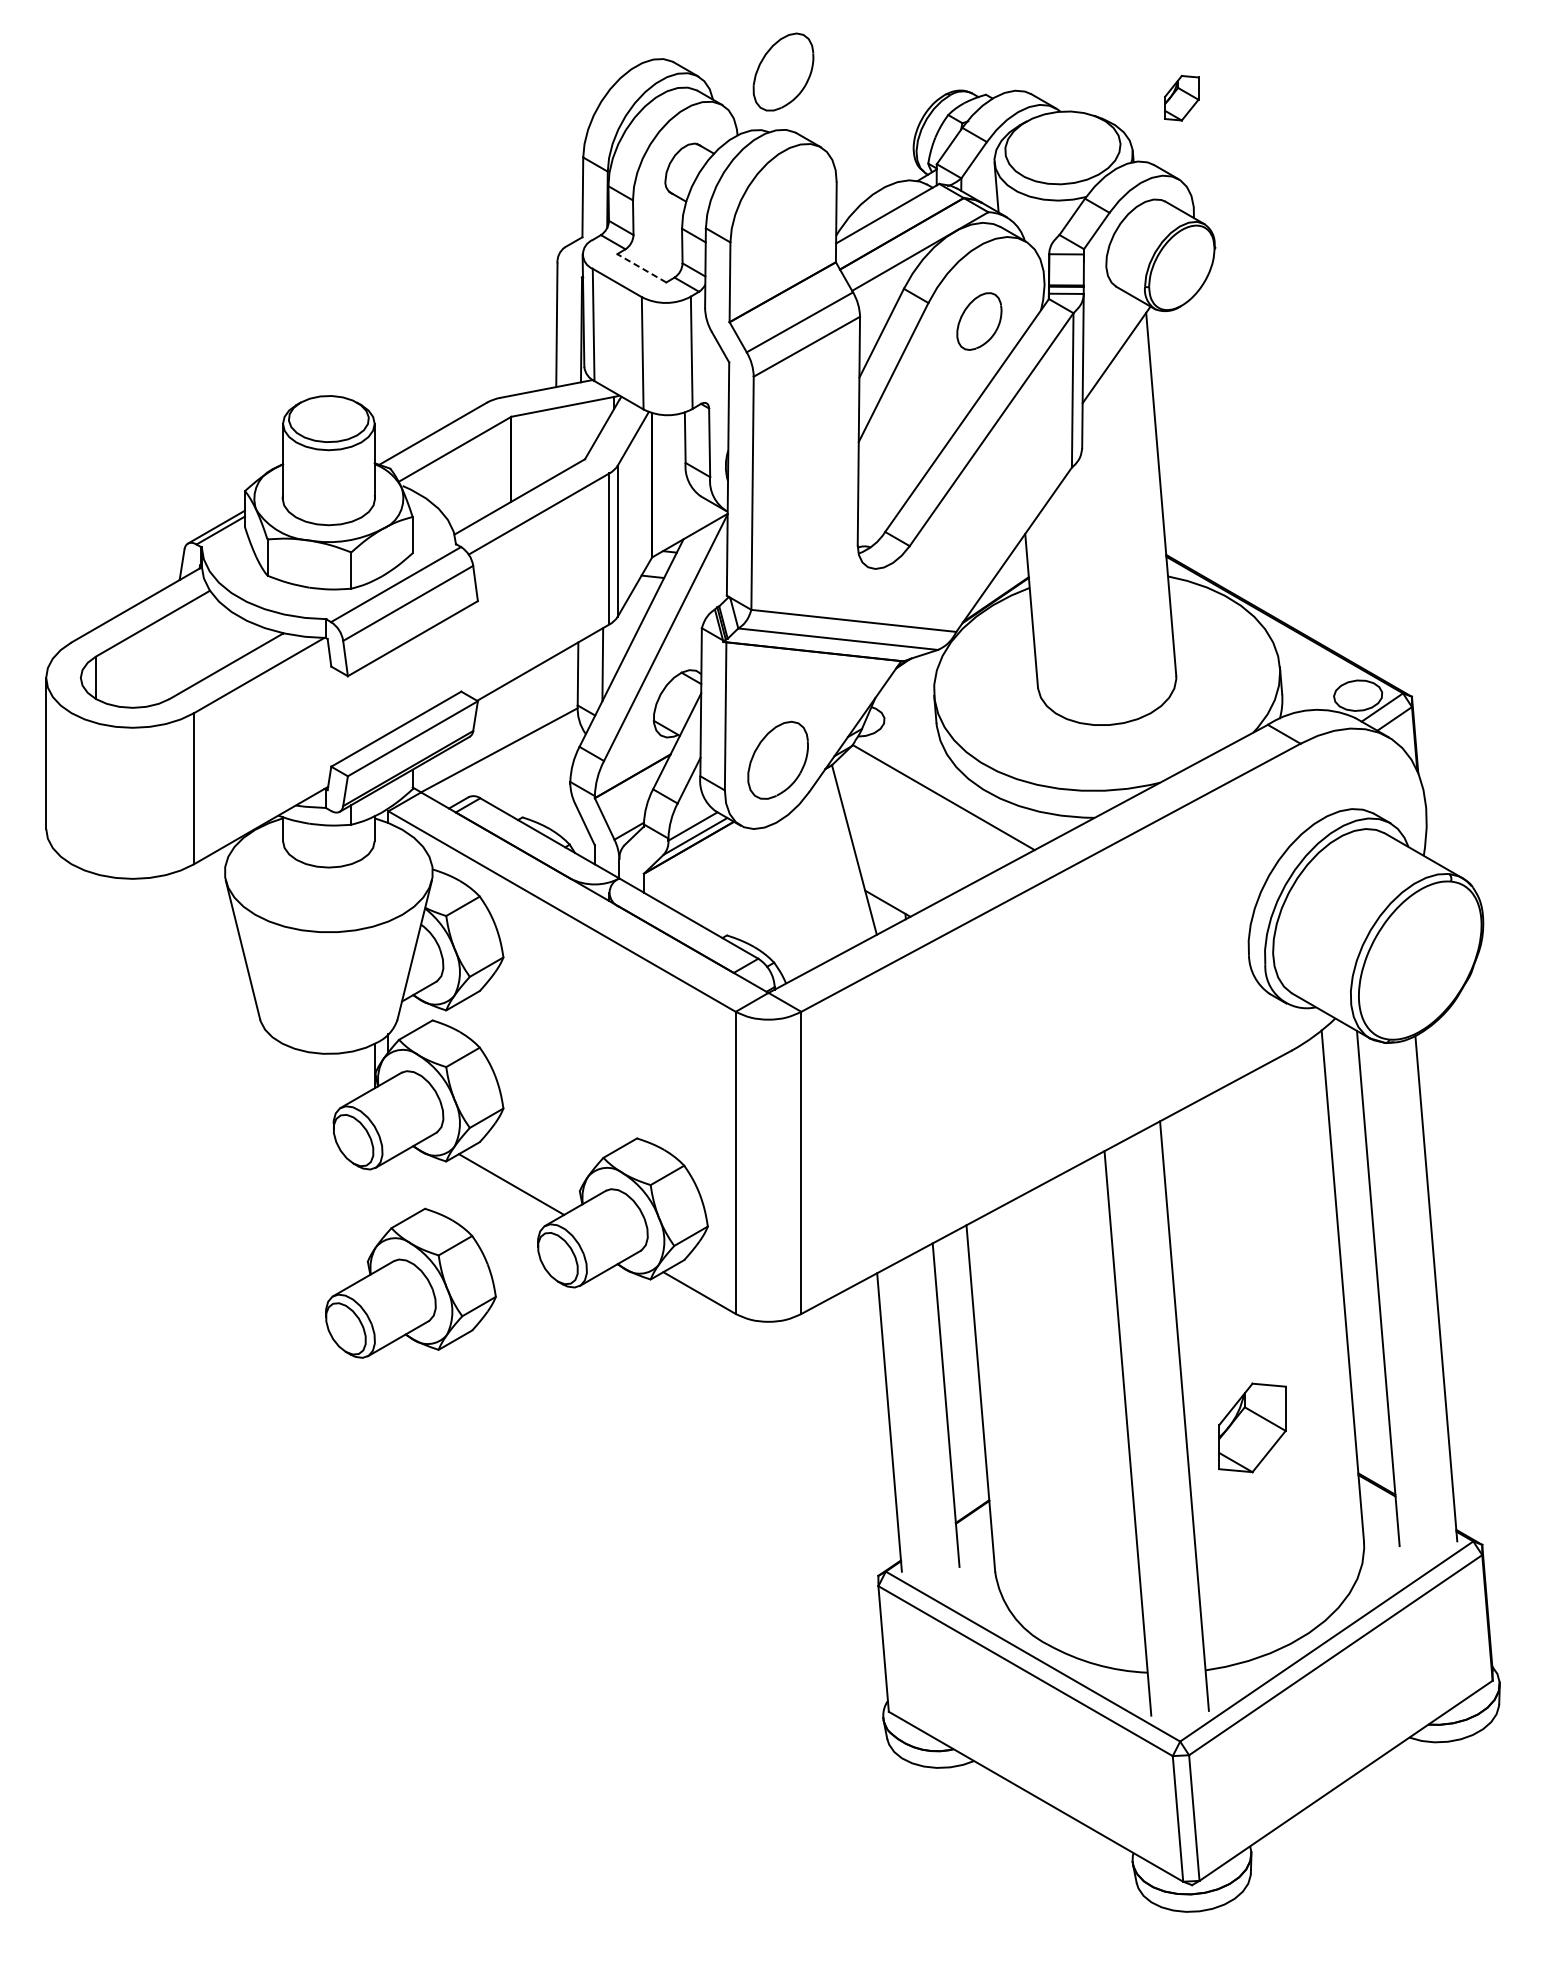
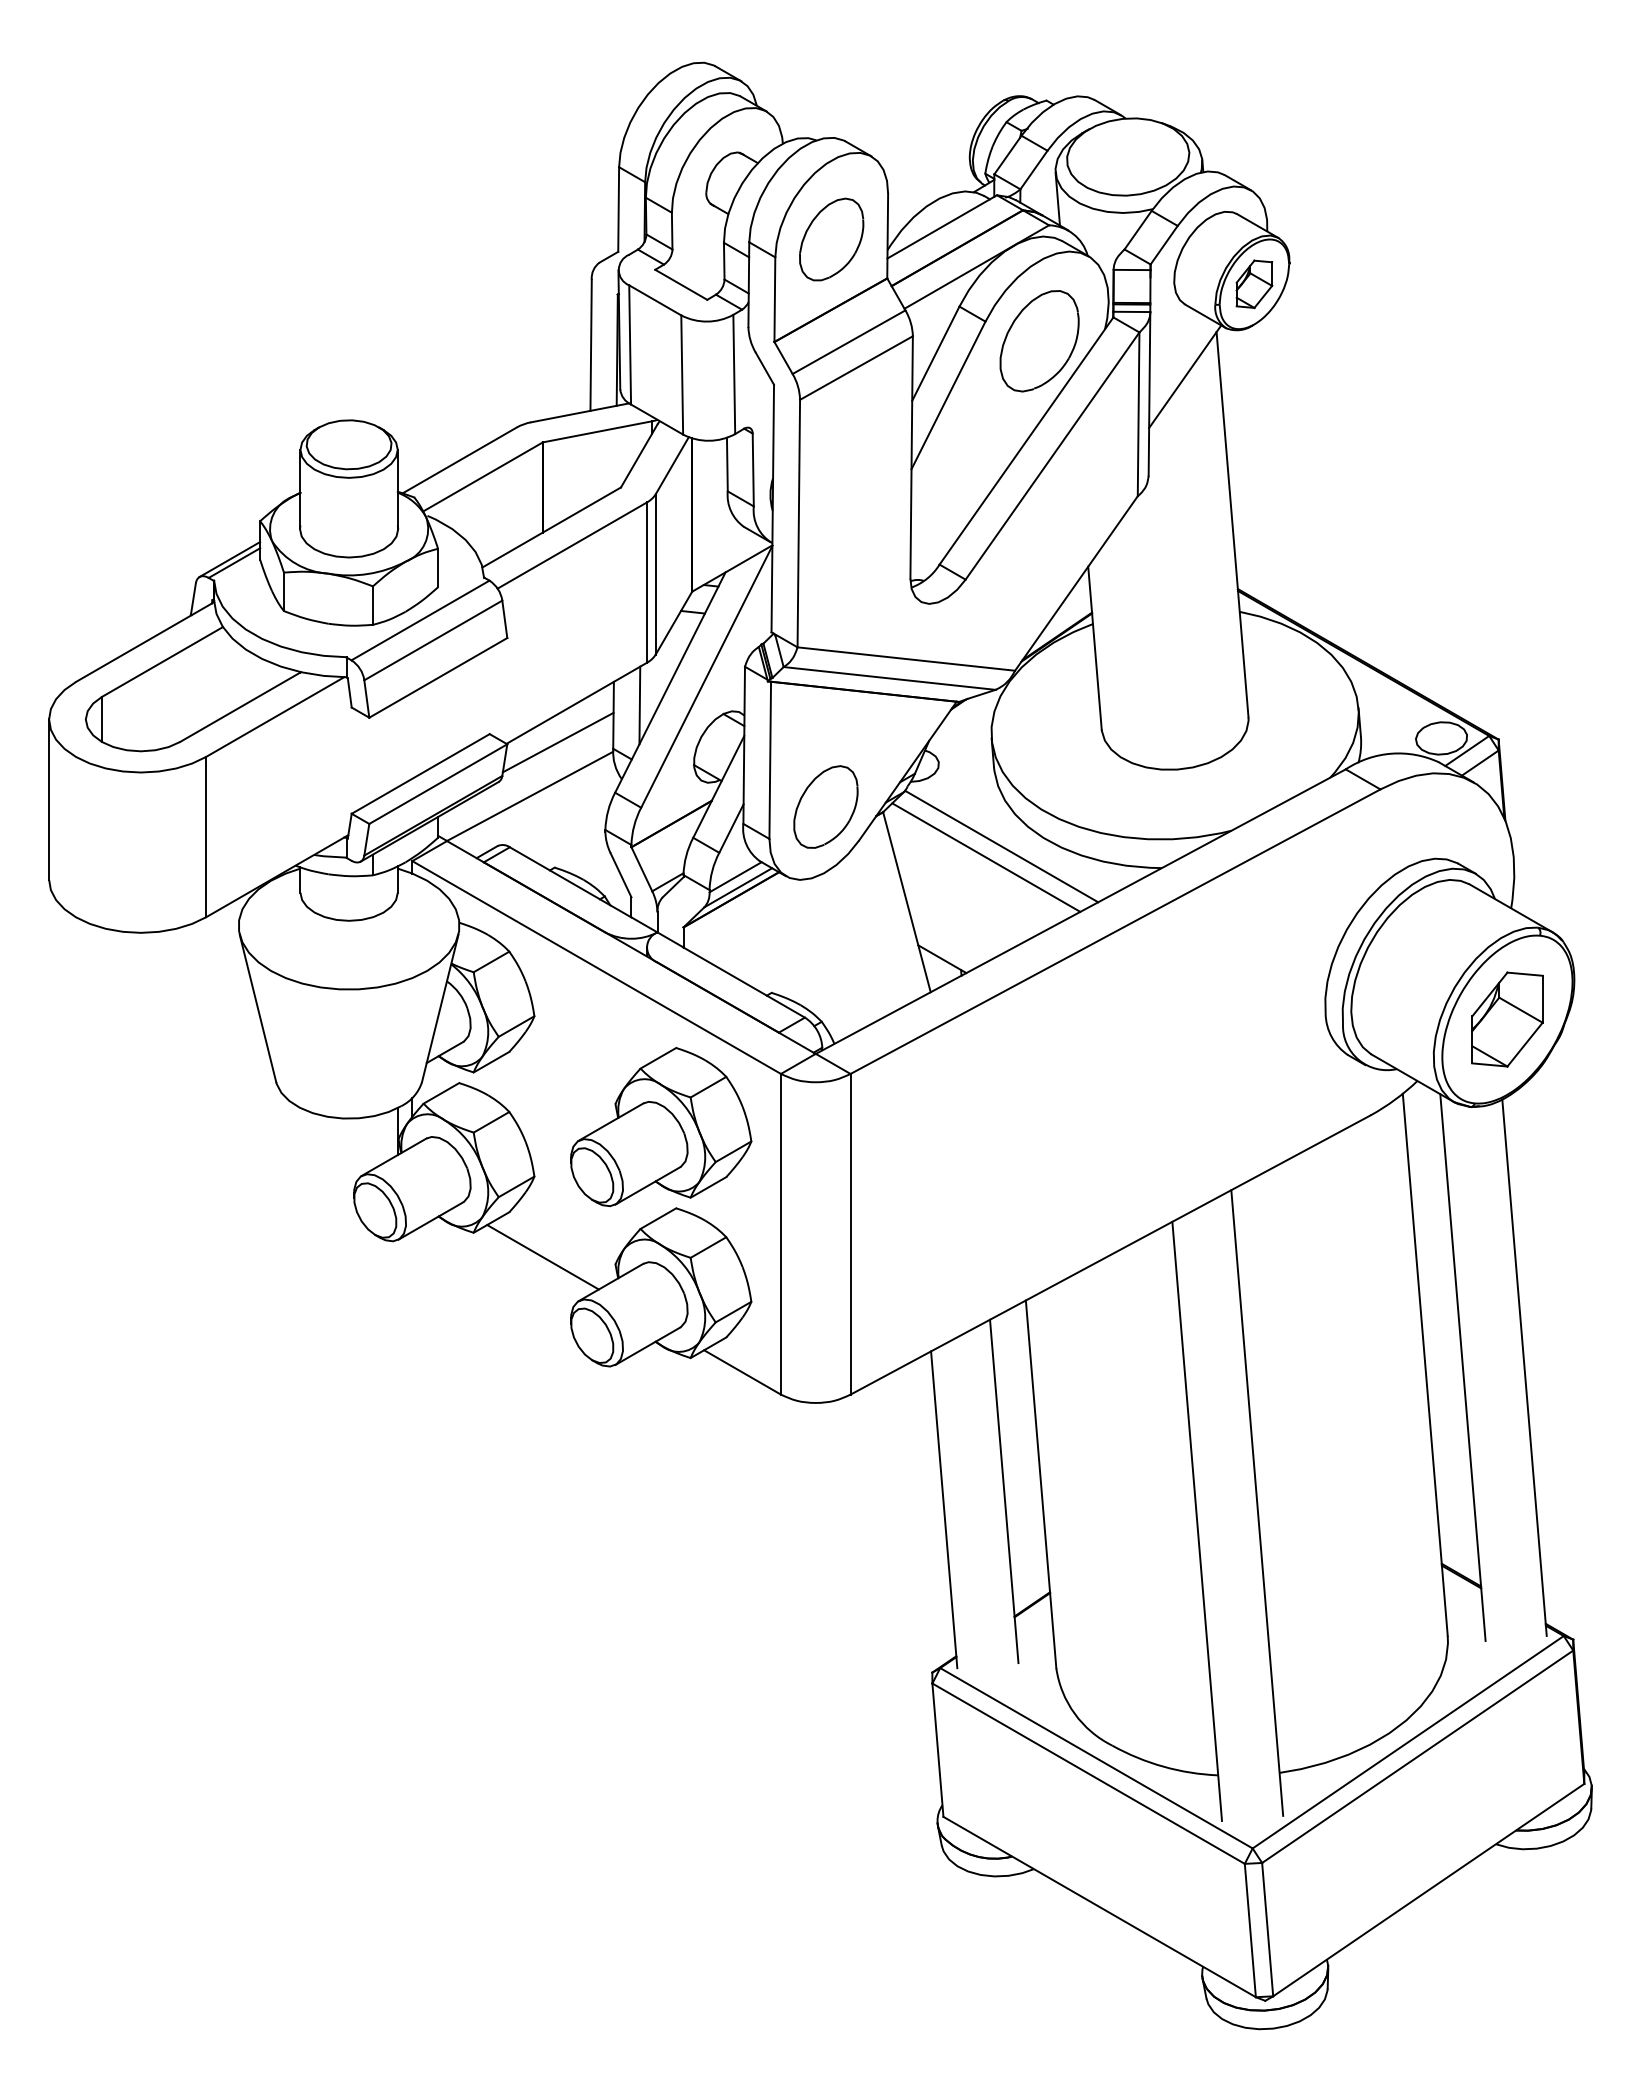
part: (783, 72) -> (831, 239), moved
part: (1181, 98) -> (1254, 284), moved
line: (641, 268) -> (680, 284), dashed -> solid
part: (979, 321) -> (1039, 341), size x1.67
line: (525, 699) -> (557, 742), added
line: (929, 807) -> (986, 857), added
part: (411, 1282) -> (661, 1126), moved
part: (1252, 1427) -> (1507, 1019), moved

